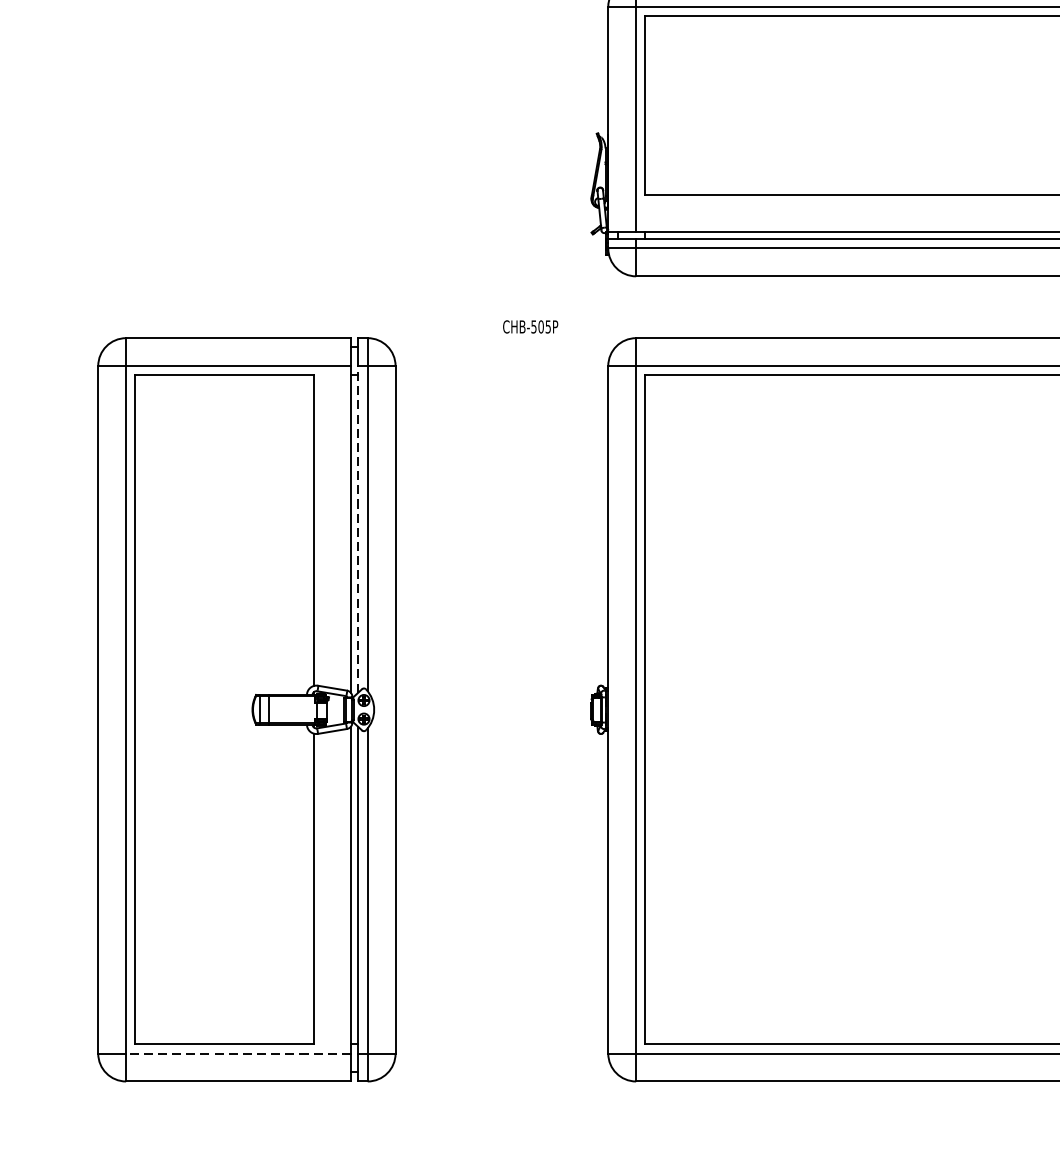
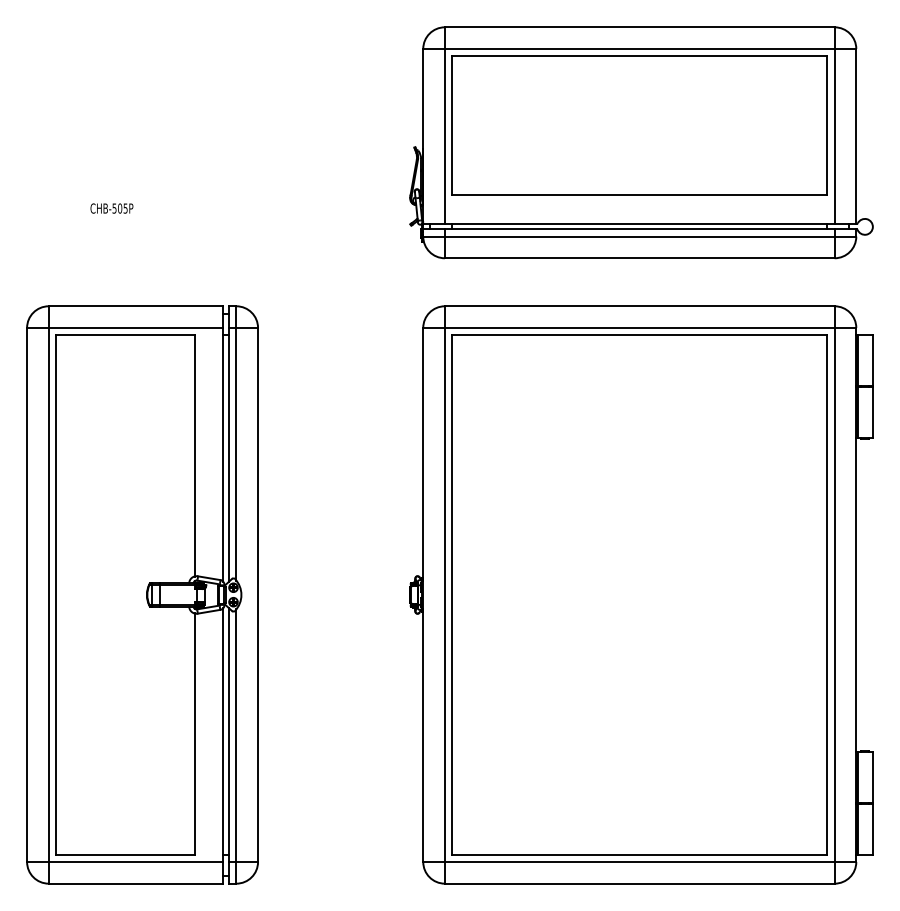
text: (530, 326) -> (111, 208), moved
line: (358, 528) -> (229, 454), dashed -> solid
line: (237, 1054) -> (135, 862), dashed -> solid

